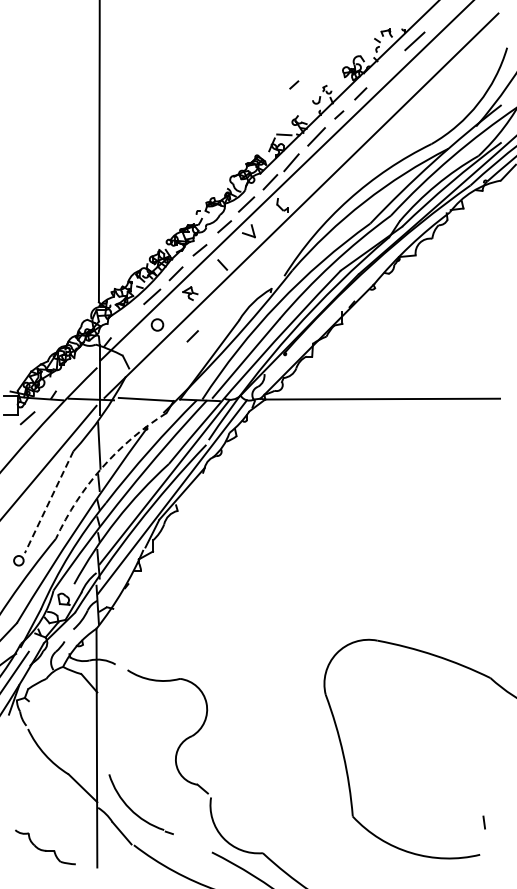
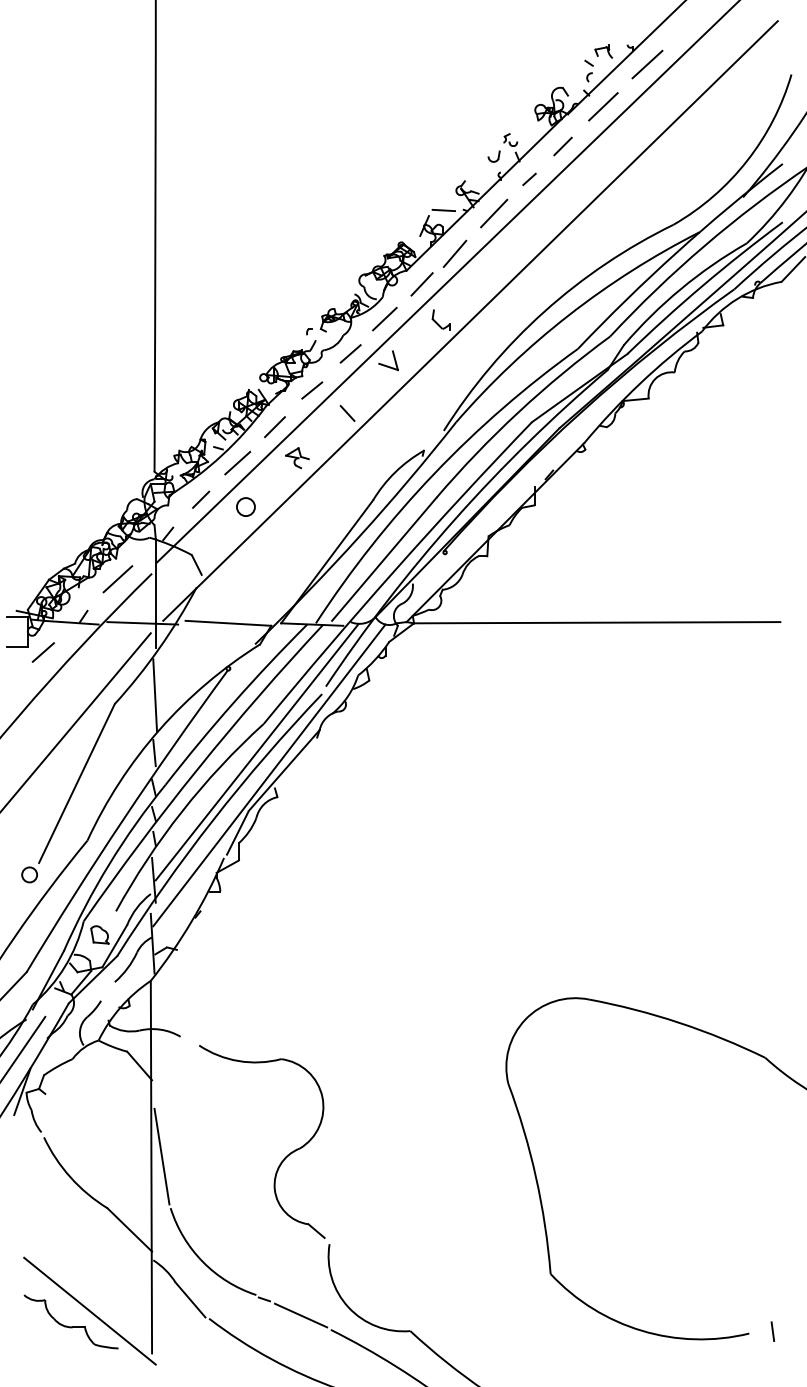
line: (386, 68) -> (603, 106), added
line: (294, 84) -> (459, 131), removed
line: (192, 336) -> (200, 500), moved
line: (75, 370) -> (118, 578), added
arc: (102, 467) -> (160, 729), dashed -> solid
line: (48, 502) -> (75, 783), dashed -> solid
line: (103, 740) -> (161, 1155), added
line: (483, 822) -> (771, 1331), moved
line: (57, 840) -> (89, 1311), added
line: (192, 842) -> (300, 1314), added

